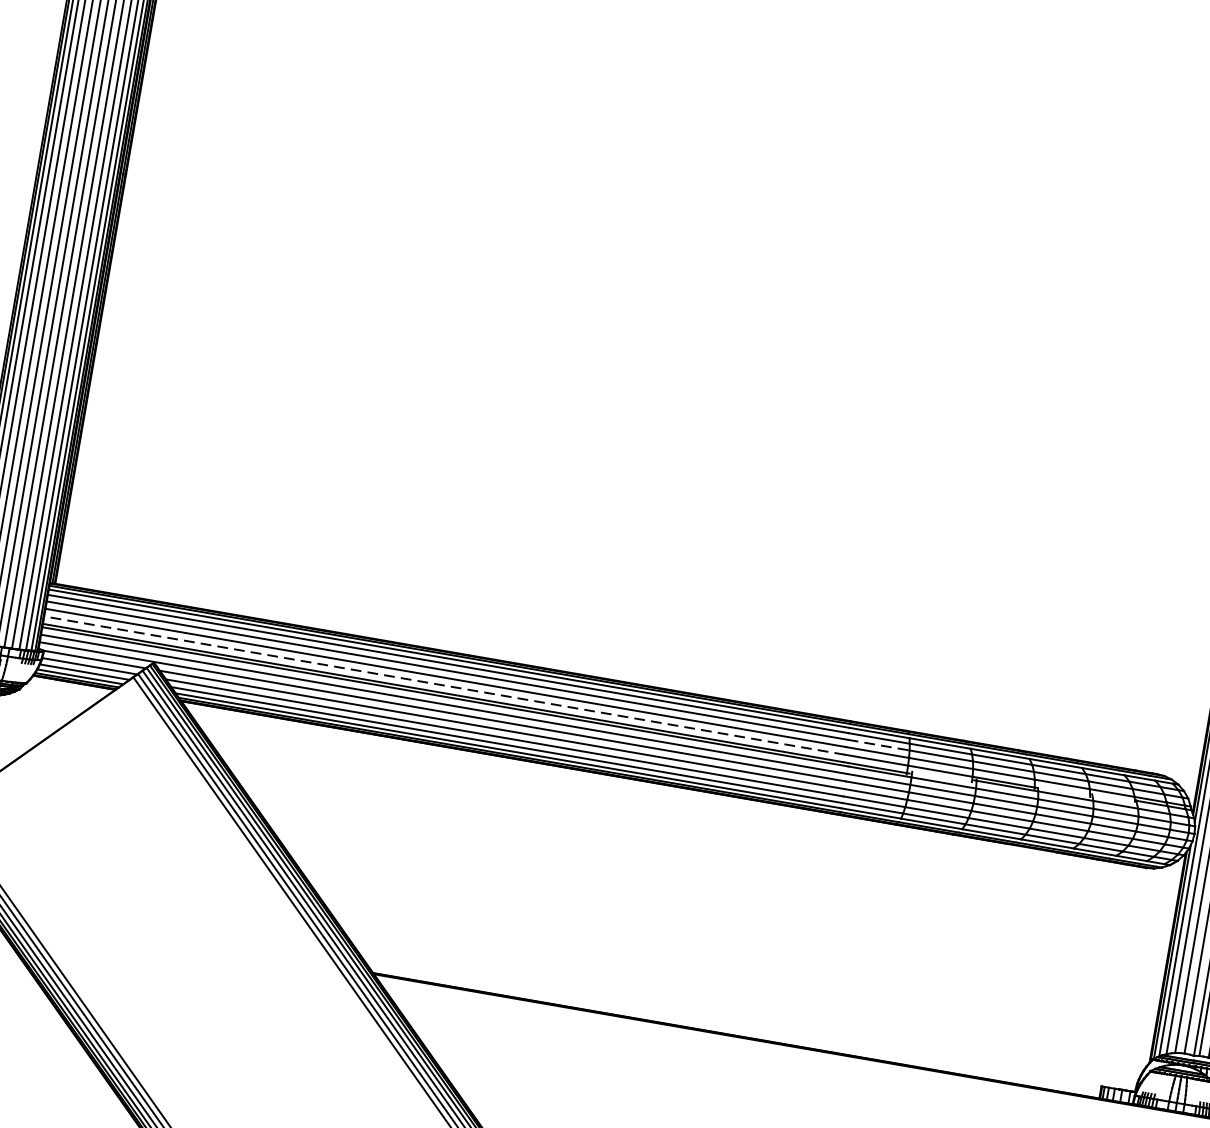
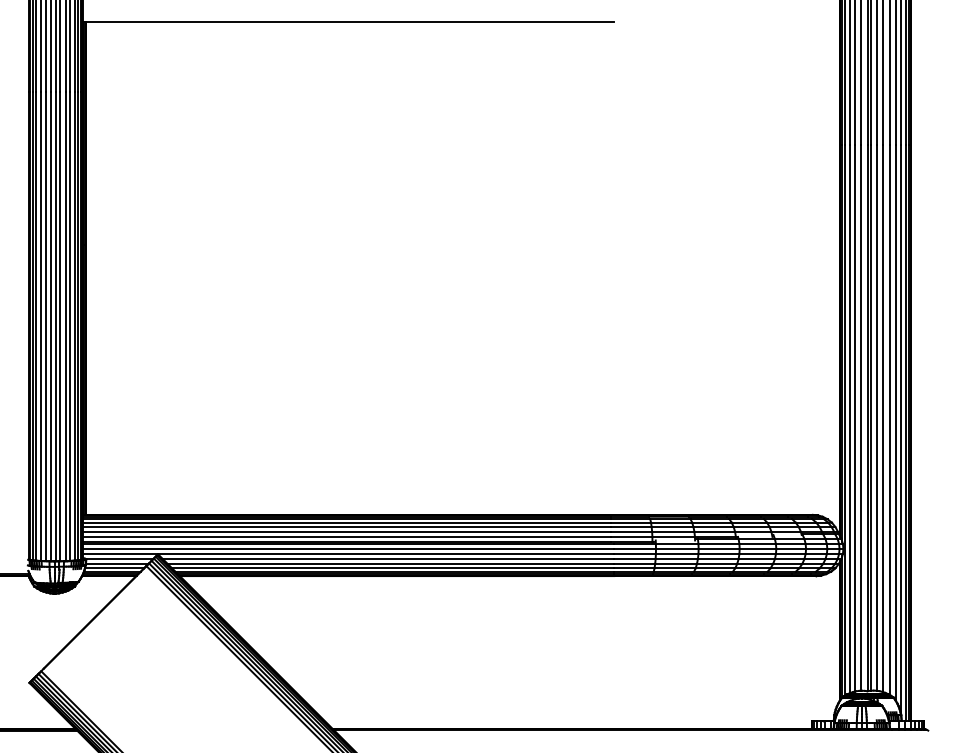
line: (444, 684) -> (346, 536), dashed -> solid
line: (878, 745) -> (631, 527), dashed -> solid

